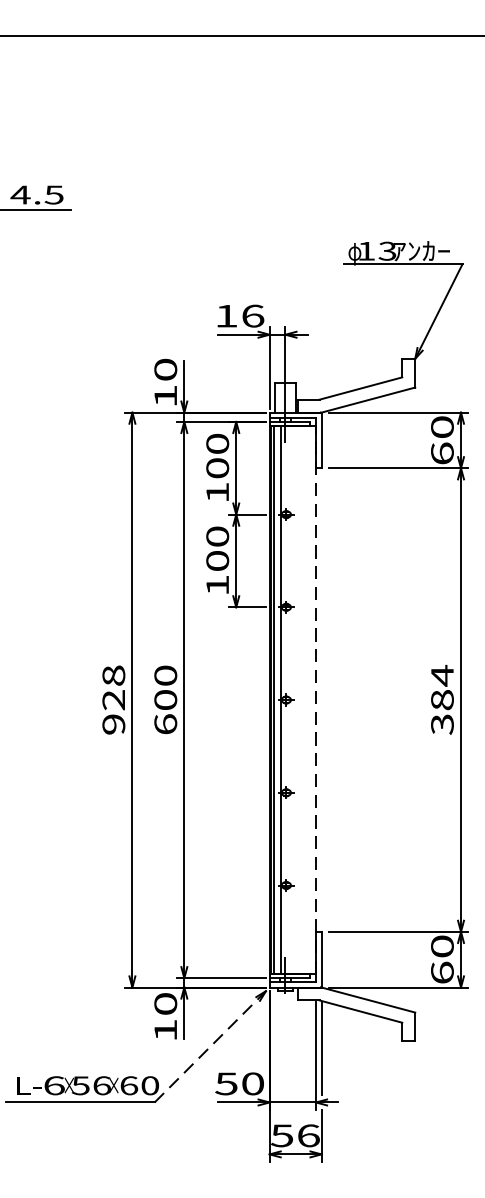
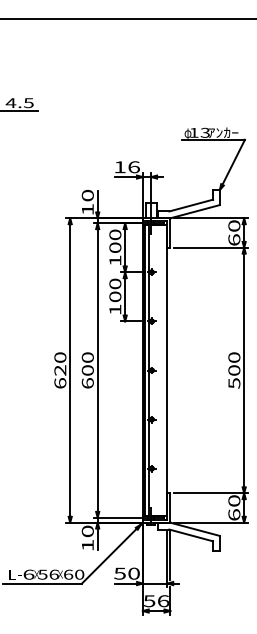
text: (442, 698) -> (234, 369), 384 -> 500
text: (114, 700) -> (60, 370), 928 -> 620
line: (316, 700) -> (167, 370), dashed -> solid
line: (210, 1047) -> (111, 554), dashed -> solid

